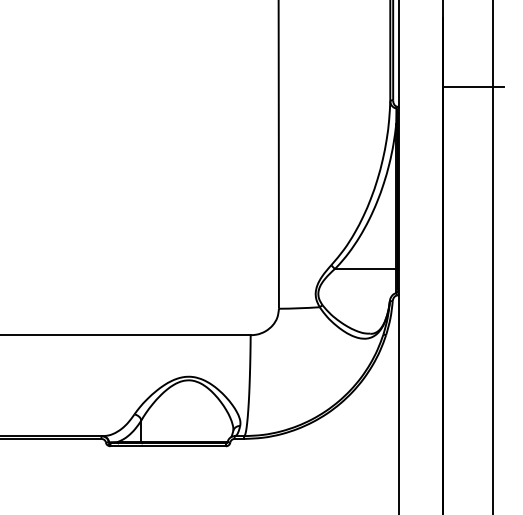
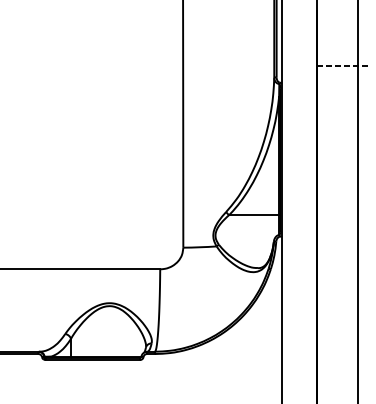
line: (473, 86) -> (342, 66), solid -> dashed

